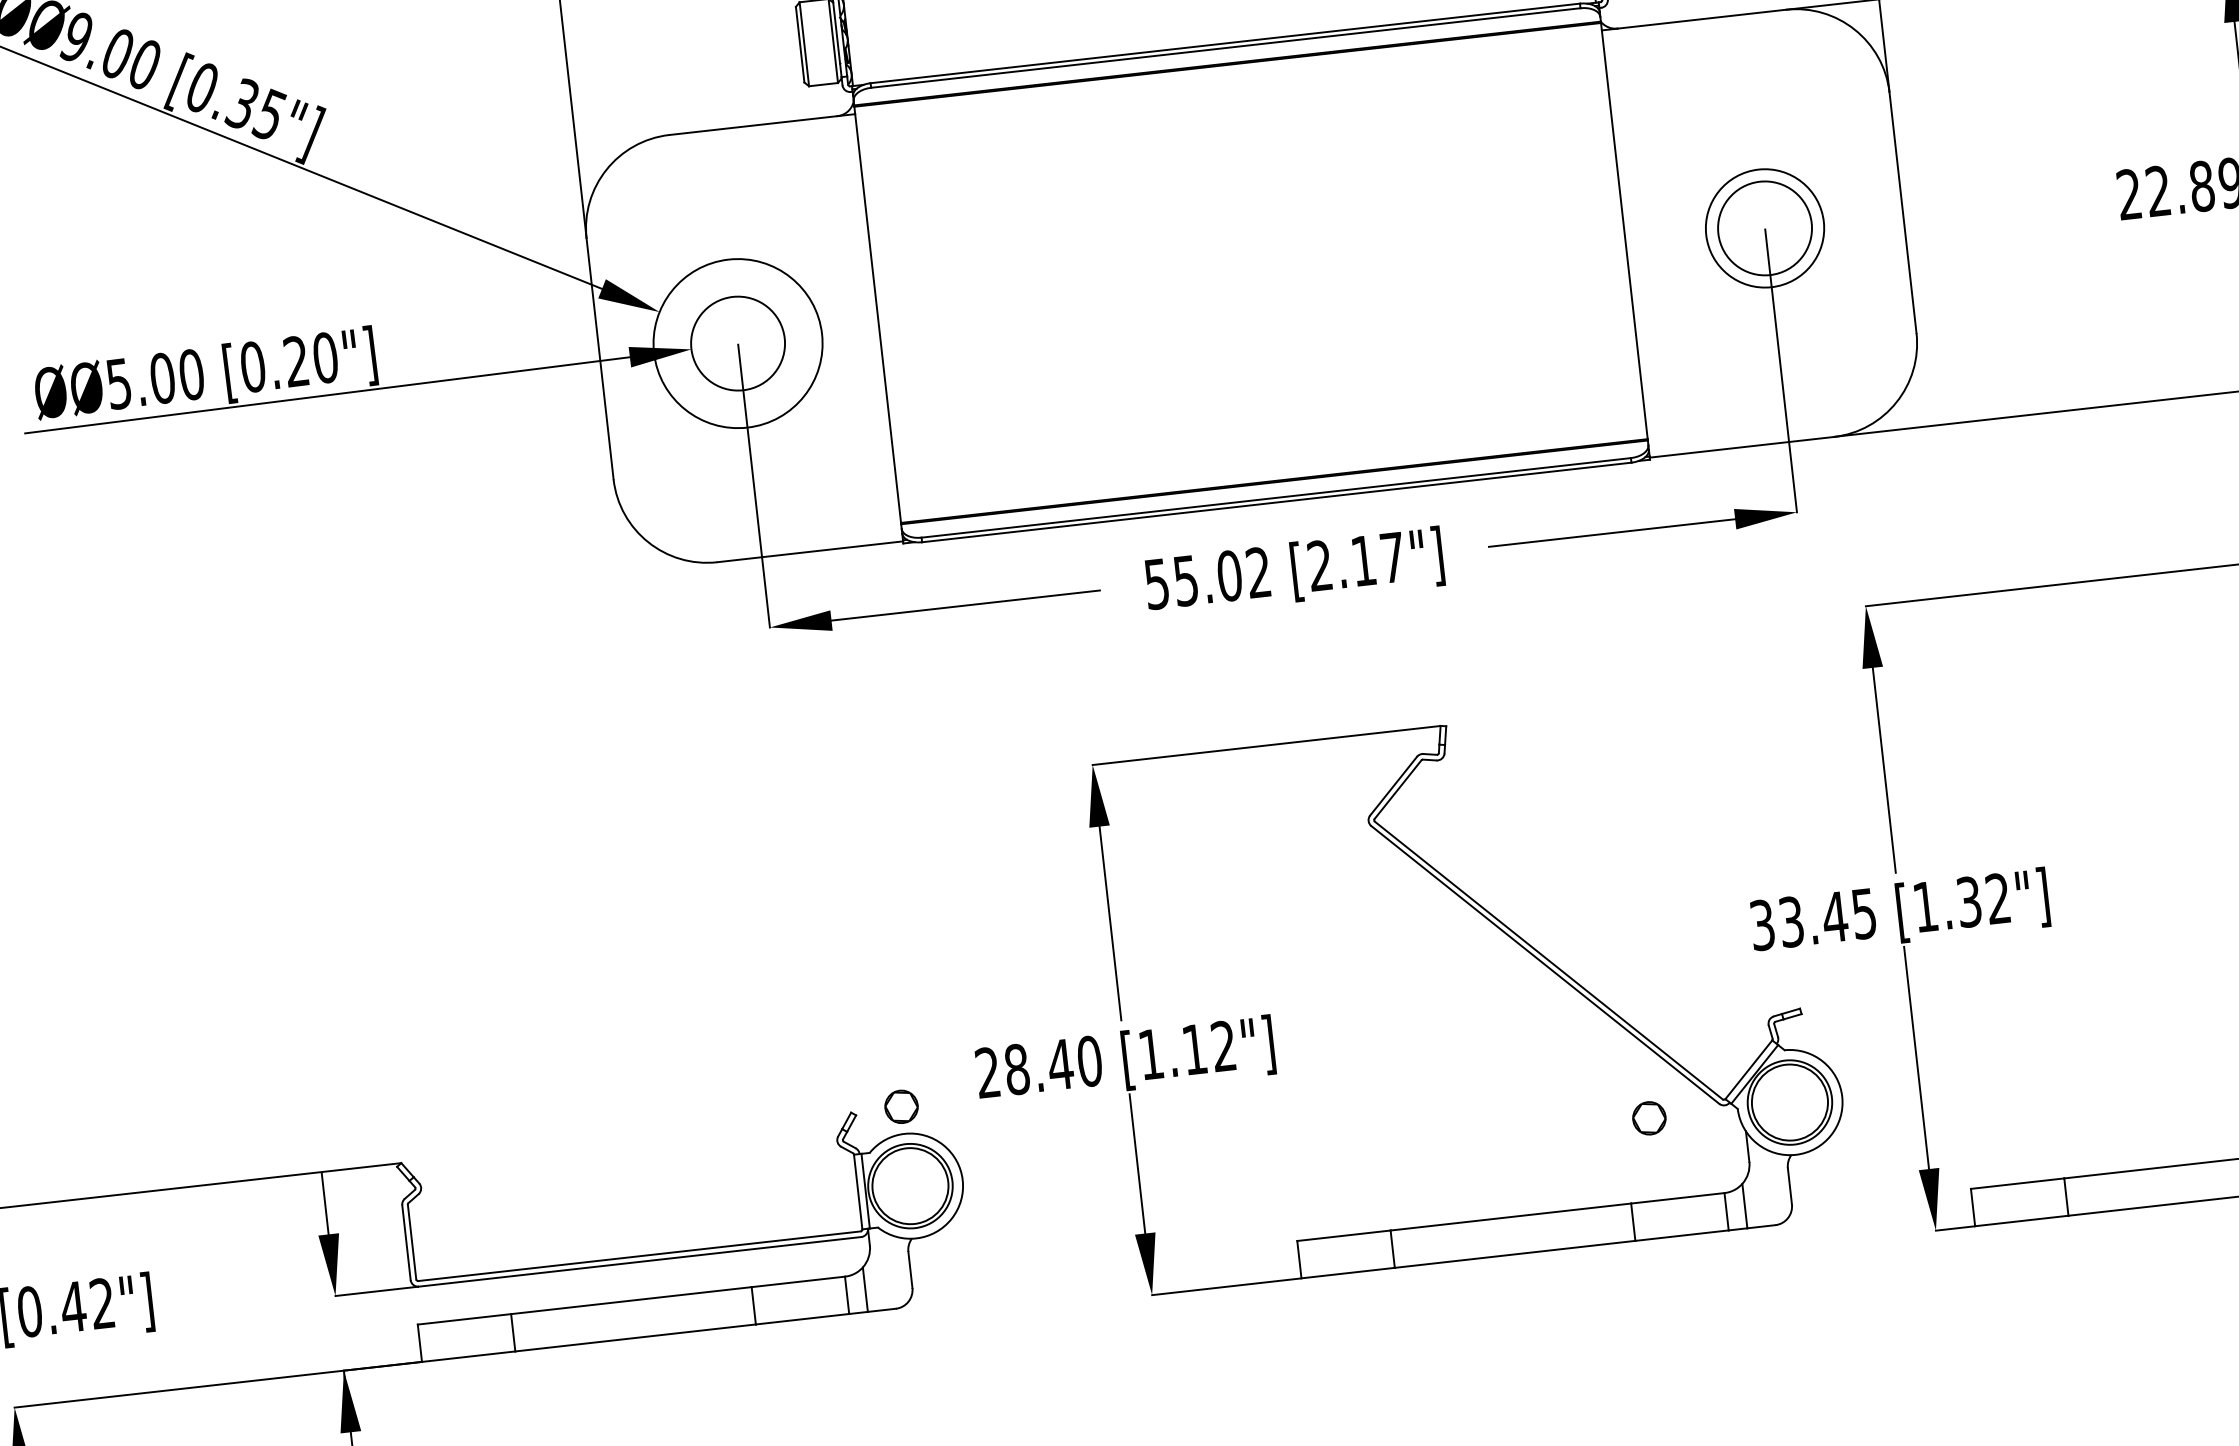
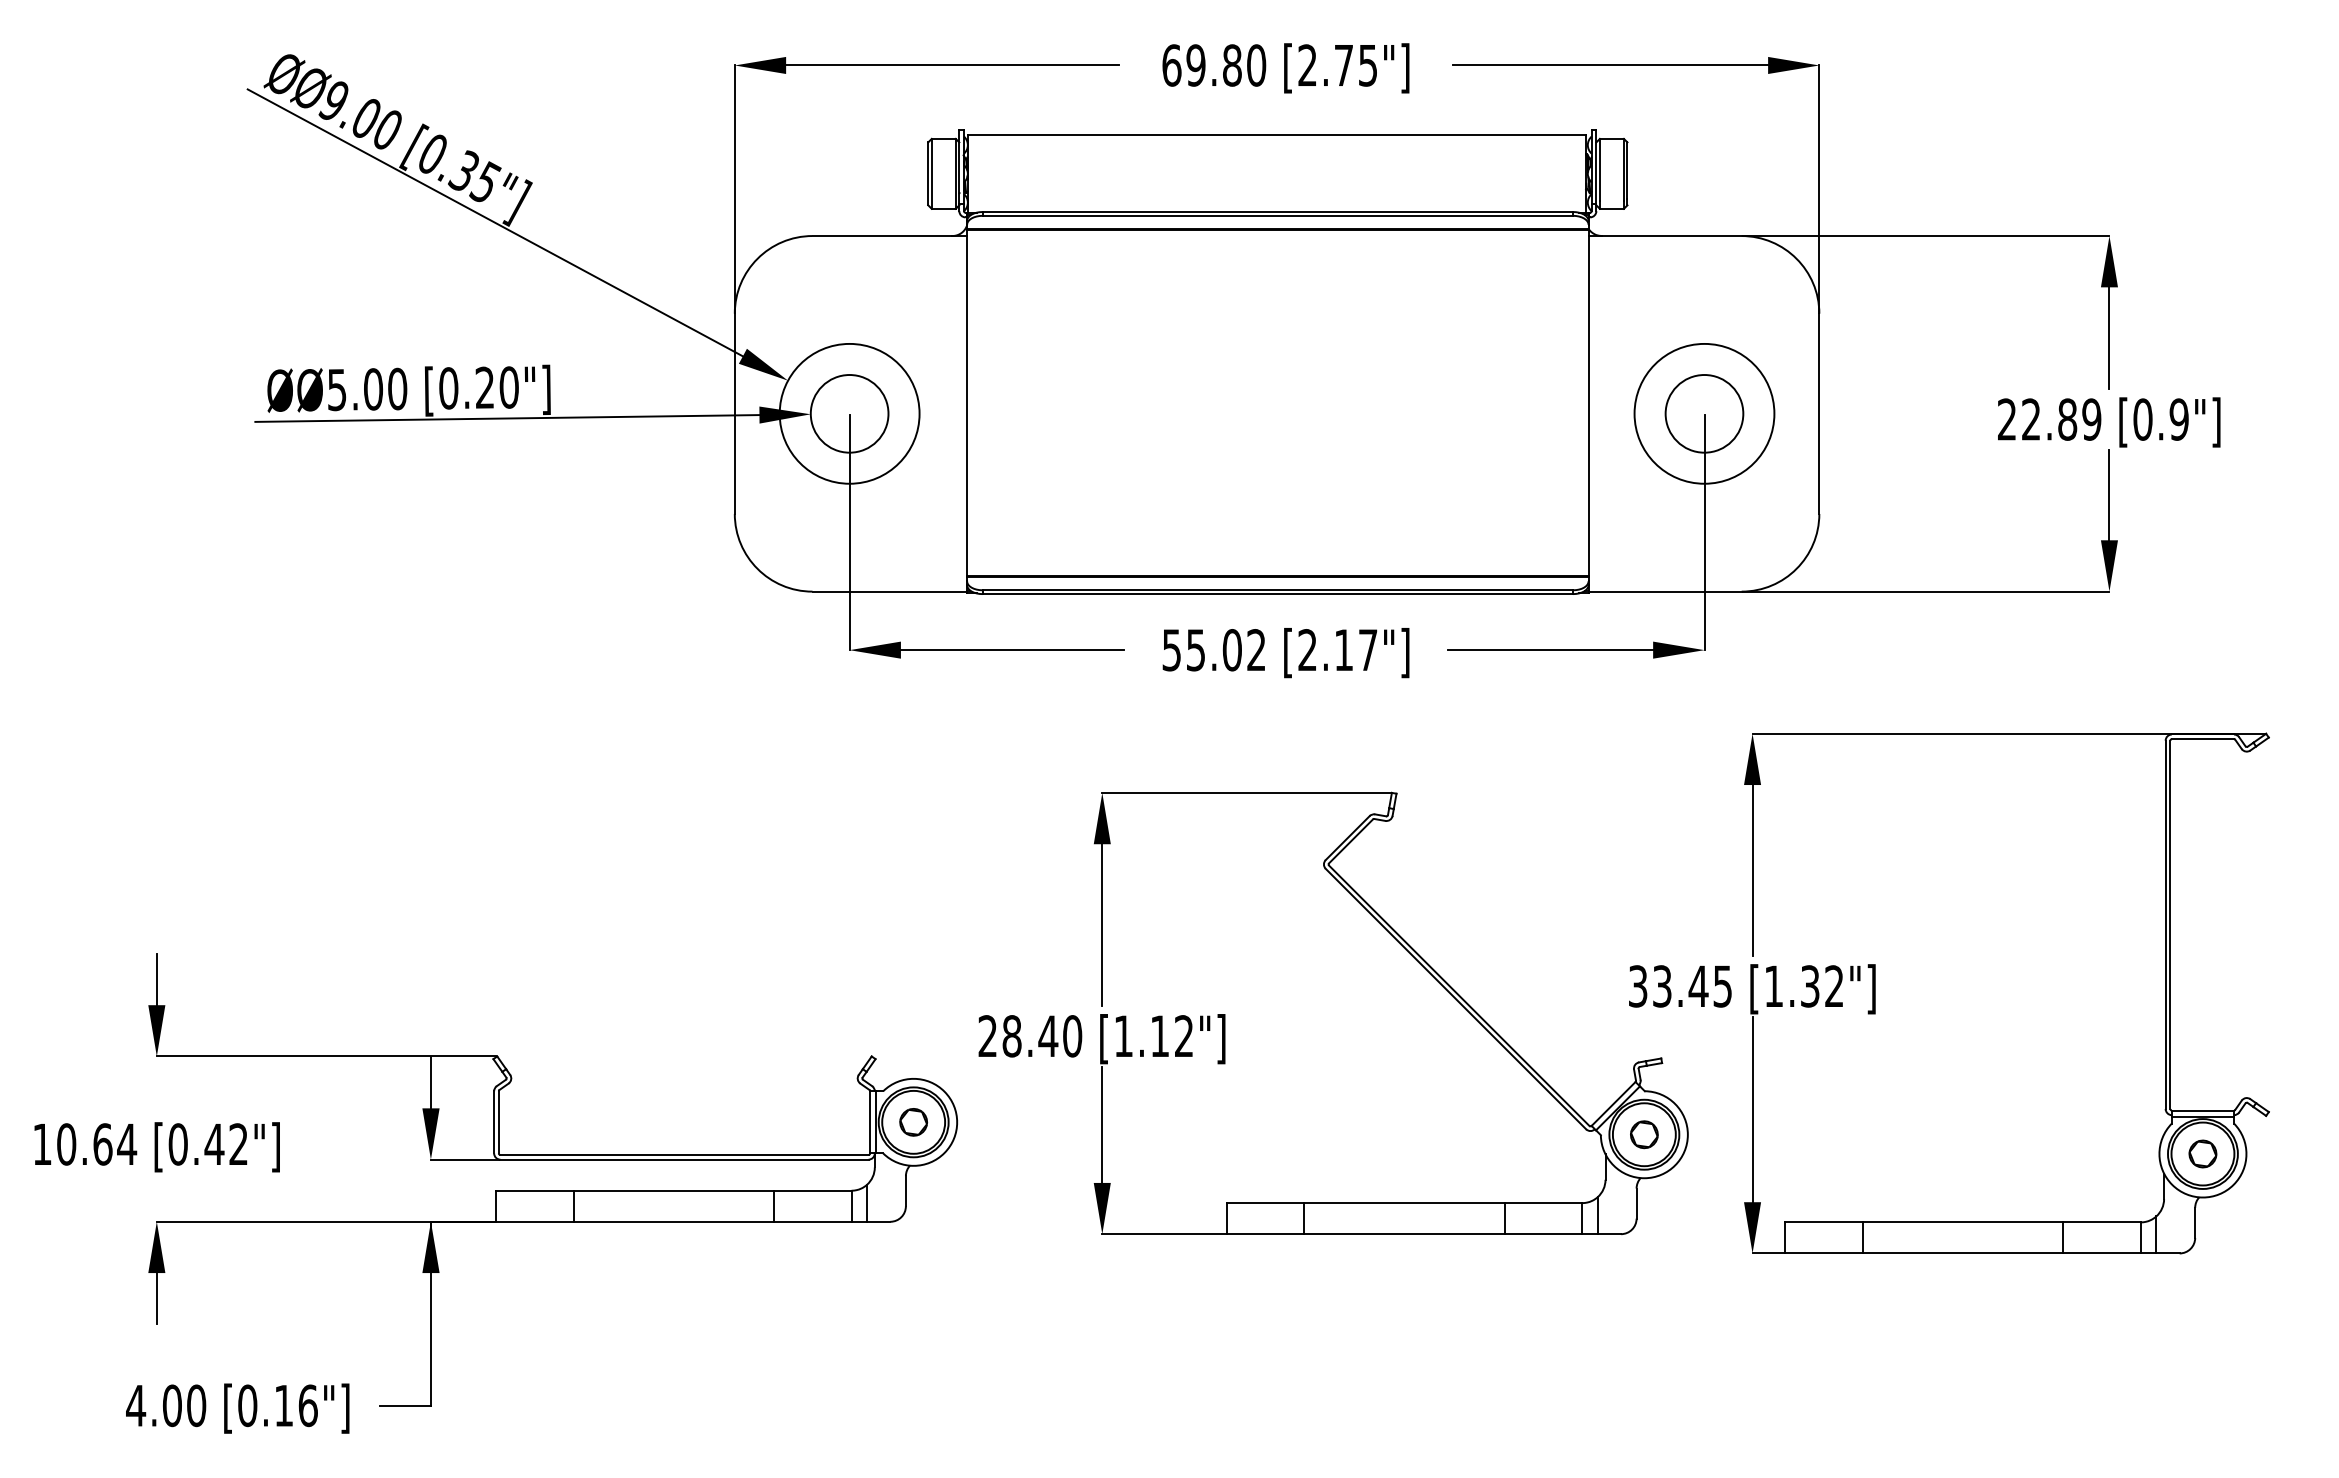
circle: (1765, 228) -> (1704, 413), size x1.43
part: (901, 1107) -> (913, 1122), moved
part: (1649, 1118) -> (1644, 1134), moved

